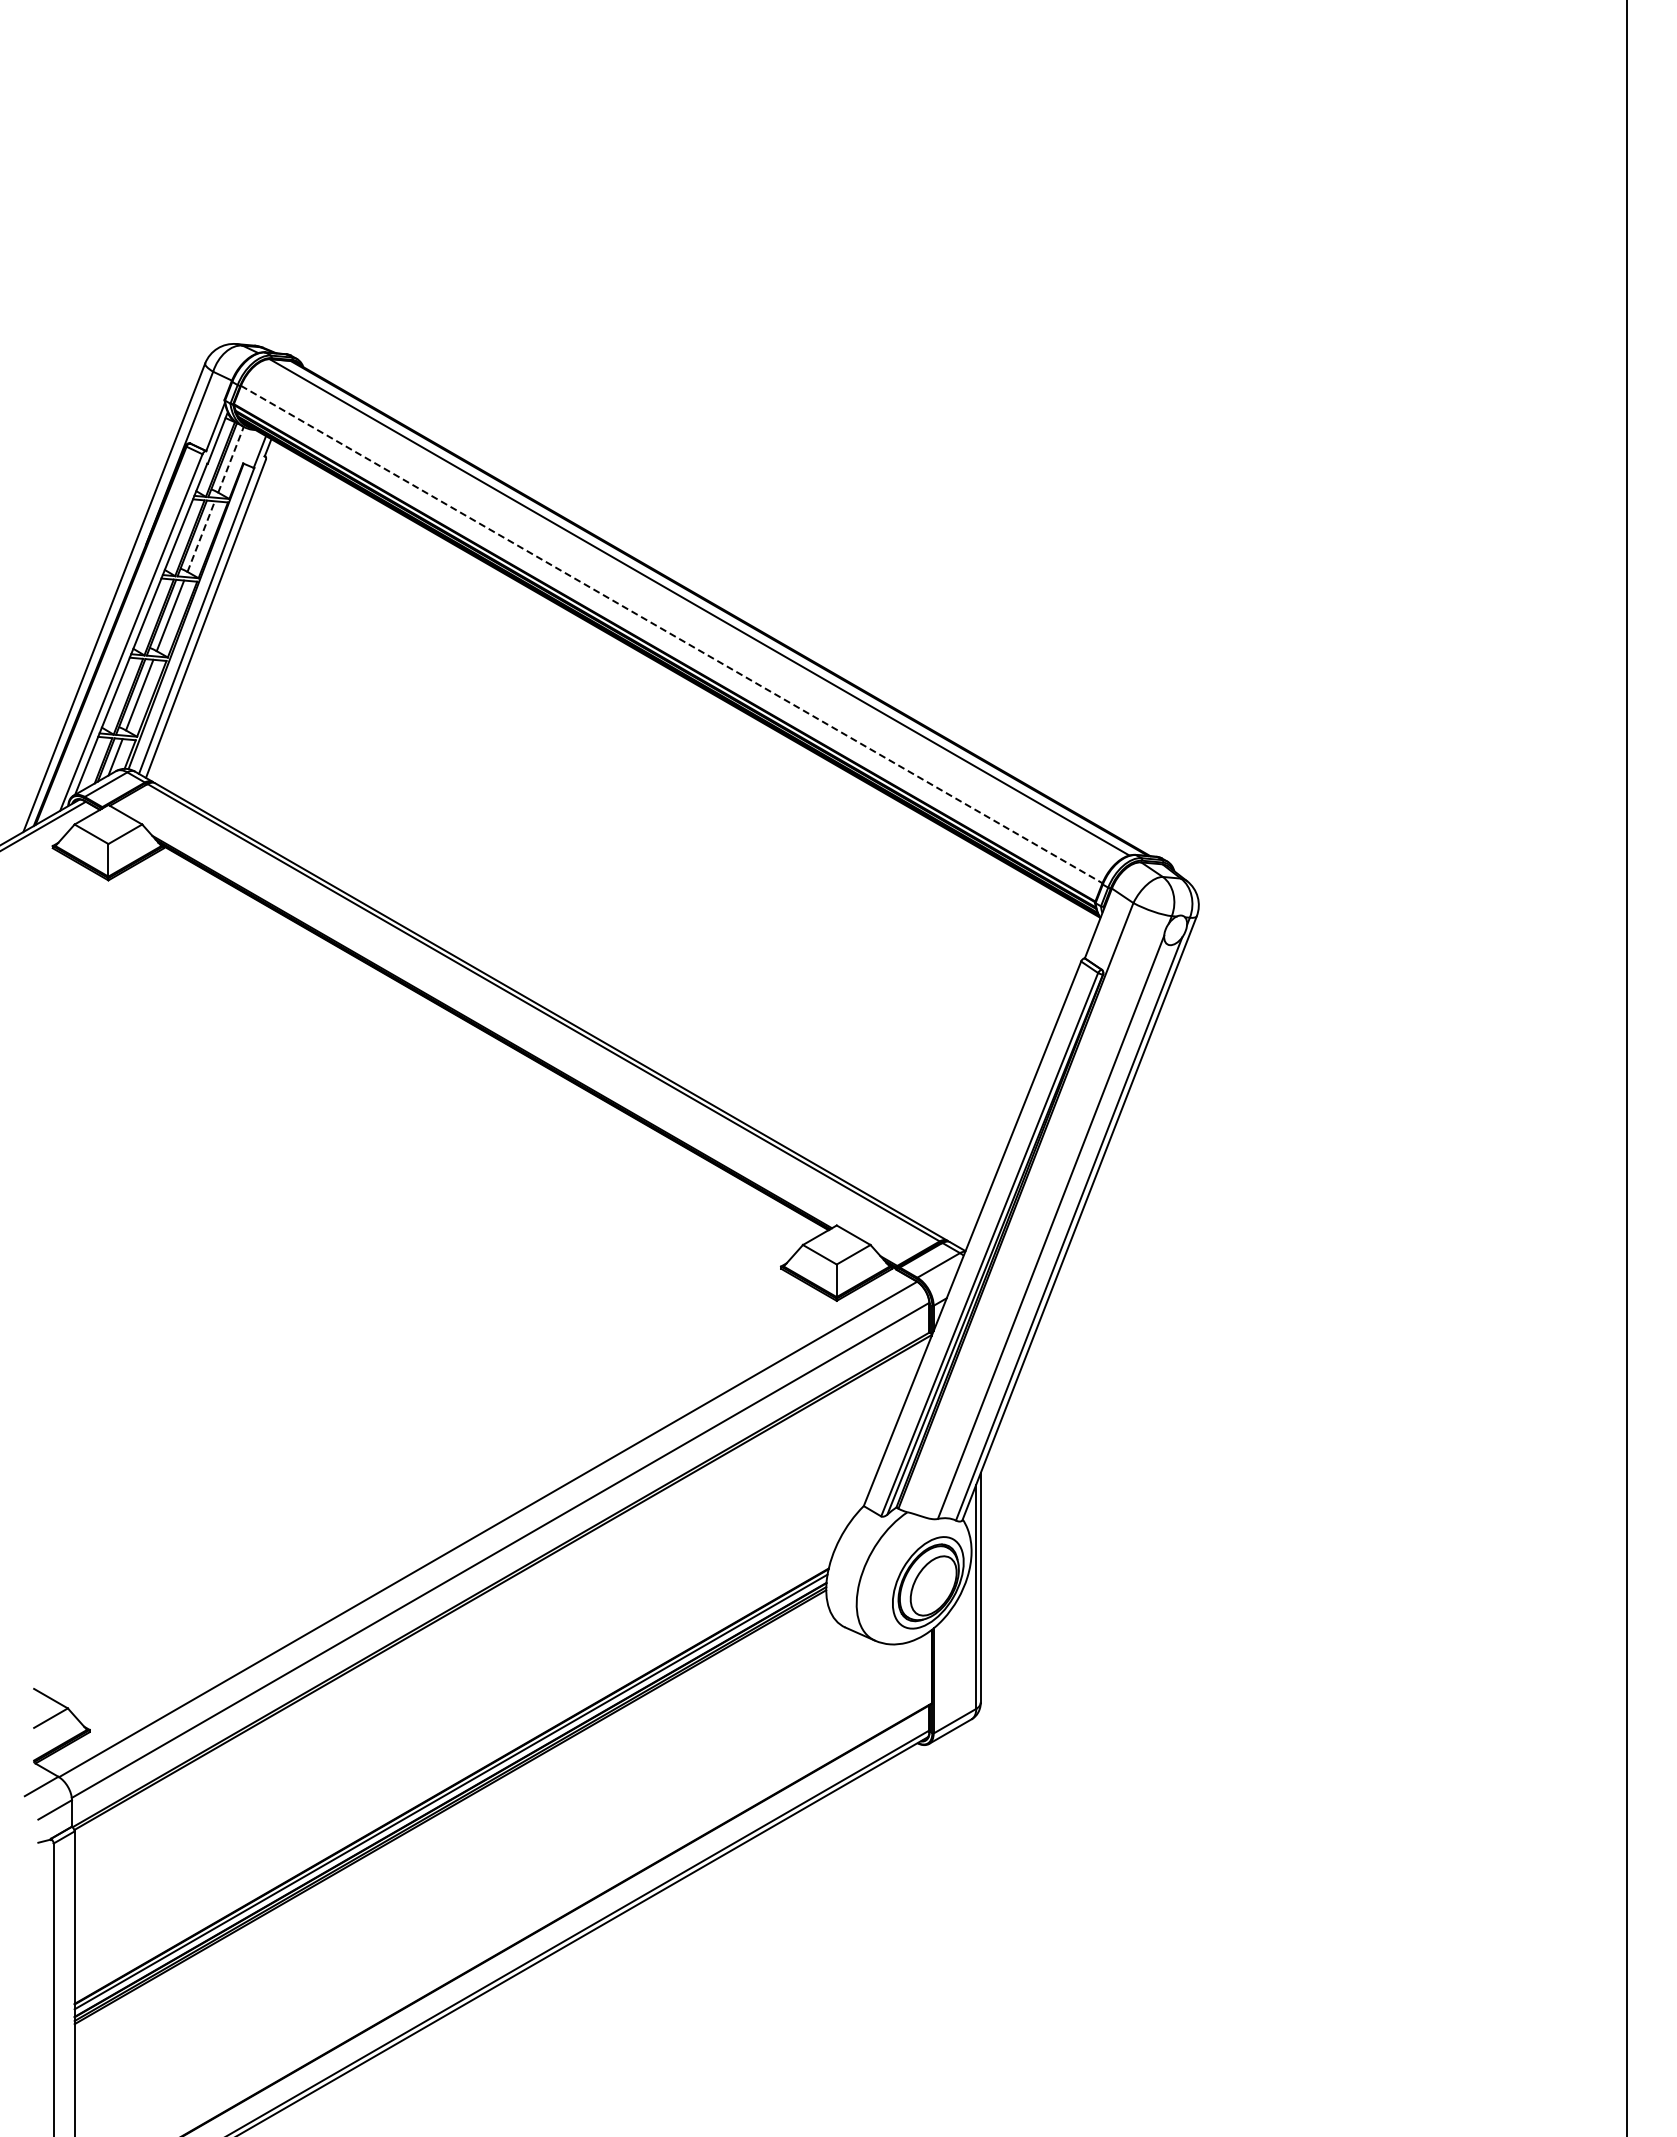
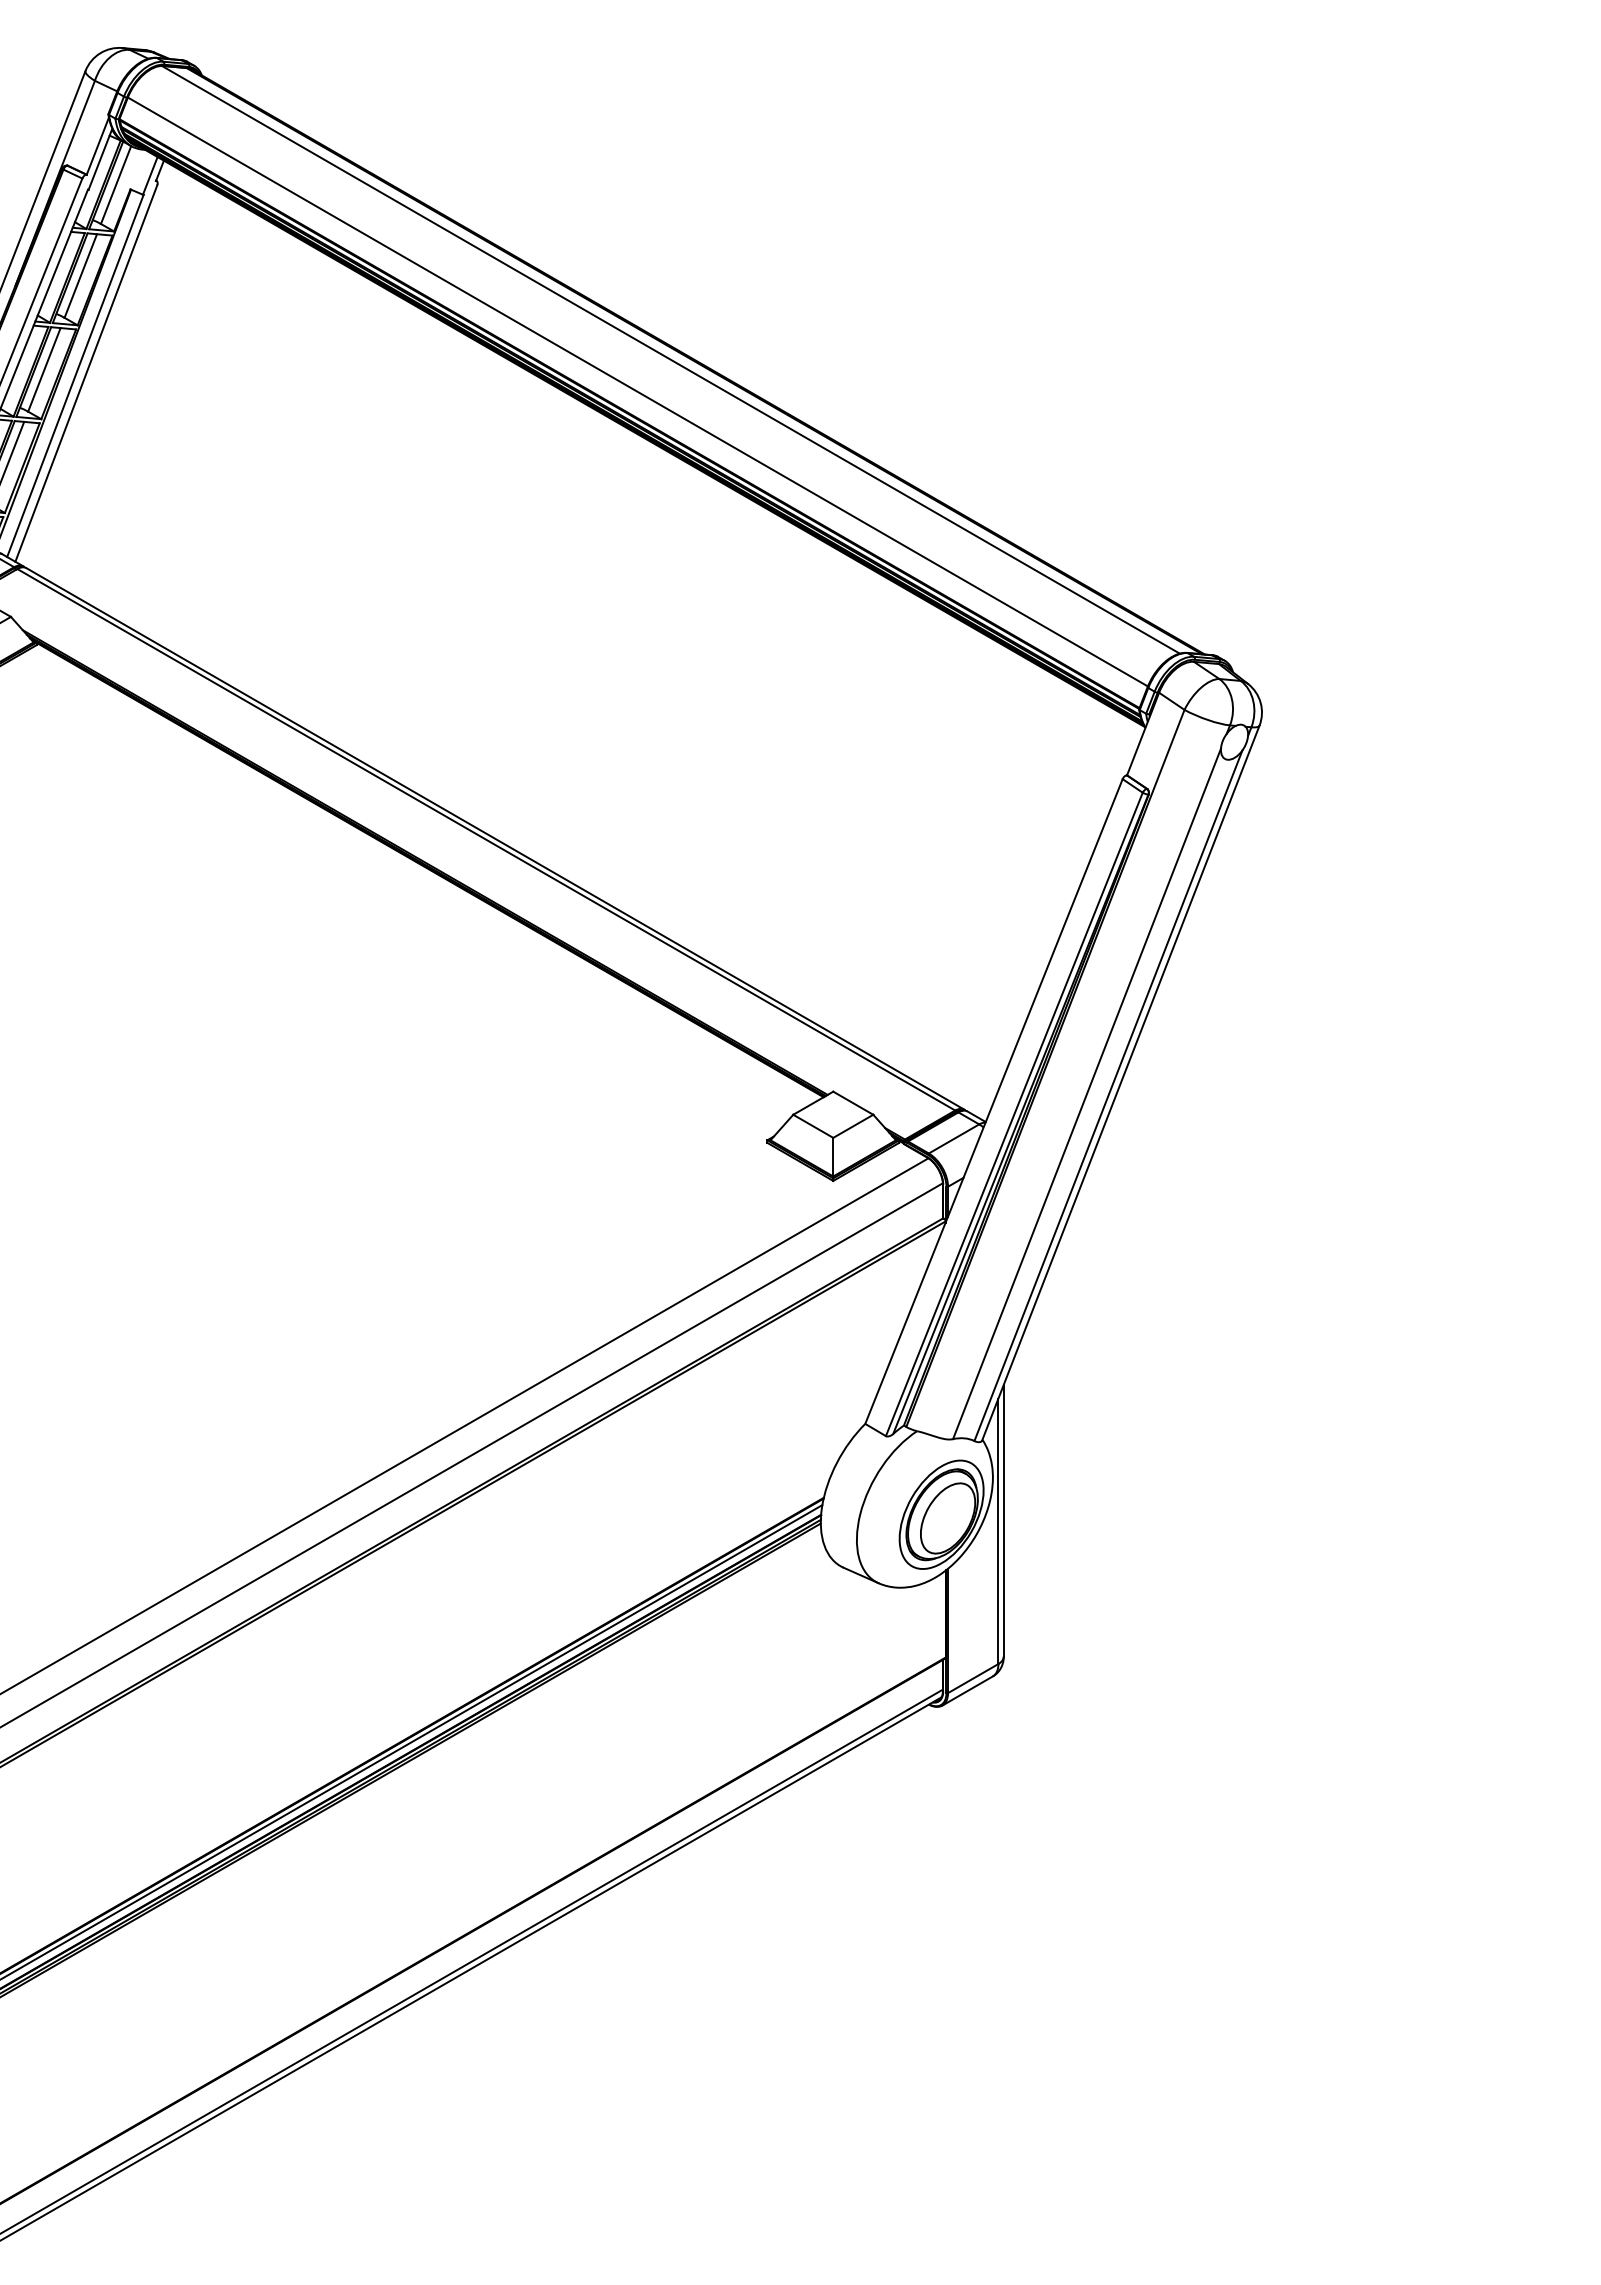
line: (231, 459) -> (116, 184), dashed -> solid
line: (201, 536) -> (81, 275), dashed -> solid
line: (672, 634) -> (638, 391), dashed -> solid

